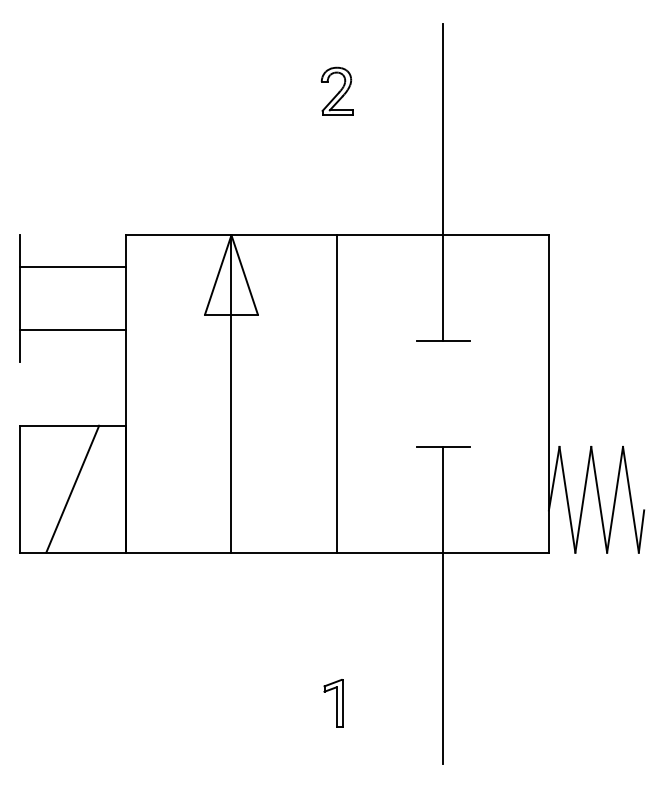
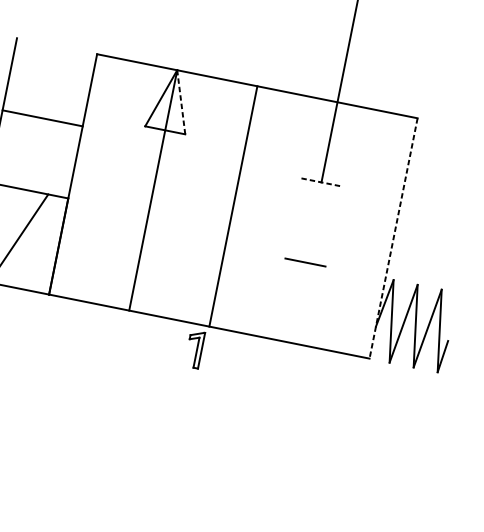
line: (72, 267) -> (52, 70), removed
line: (244, 274) -> (181, 101), solid -> dashed
line: (443, 341) -> (321, 182), solid -> dashed
line: (548, 393) -> (393, 238), solid -> dashed
line: (443, 605) -> (281, 382), removed
part: (333, 703) -> (194, 349), moved

